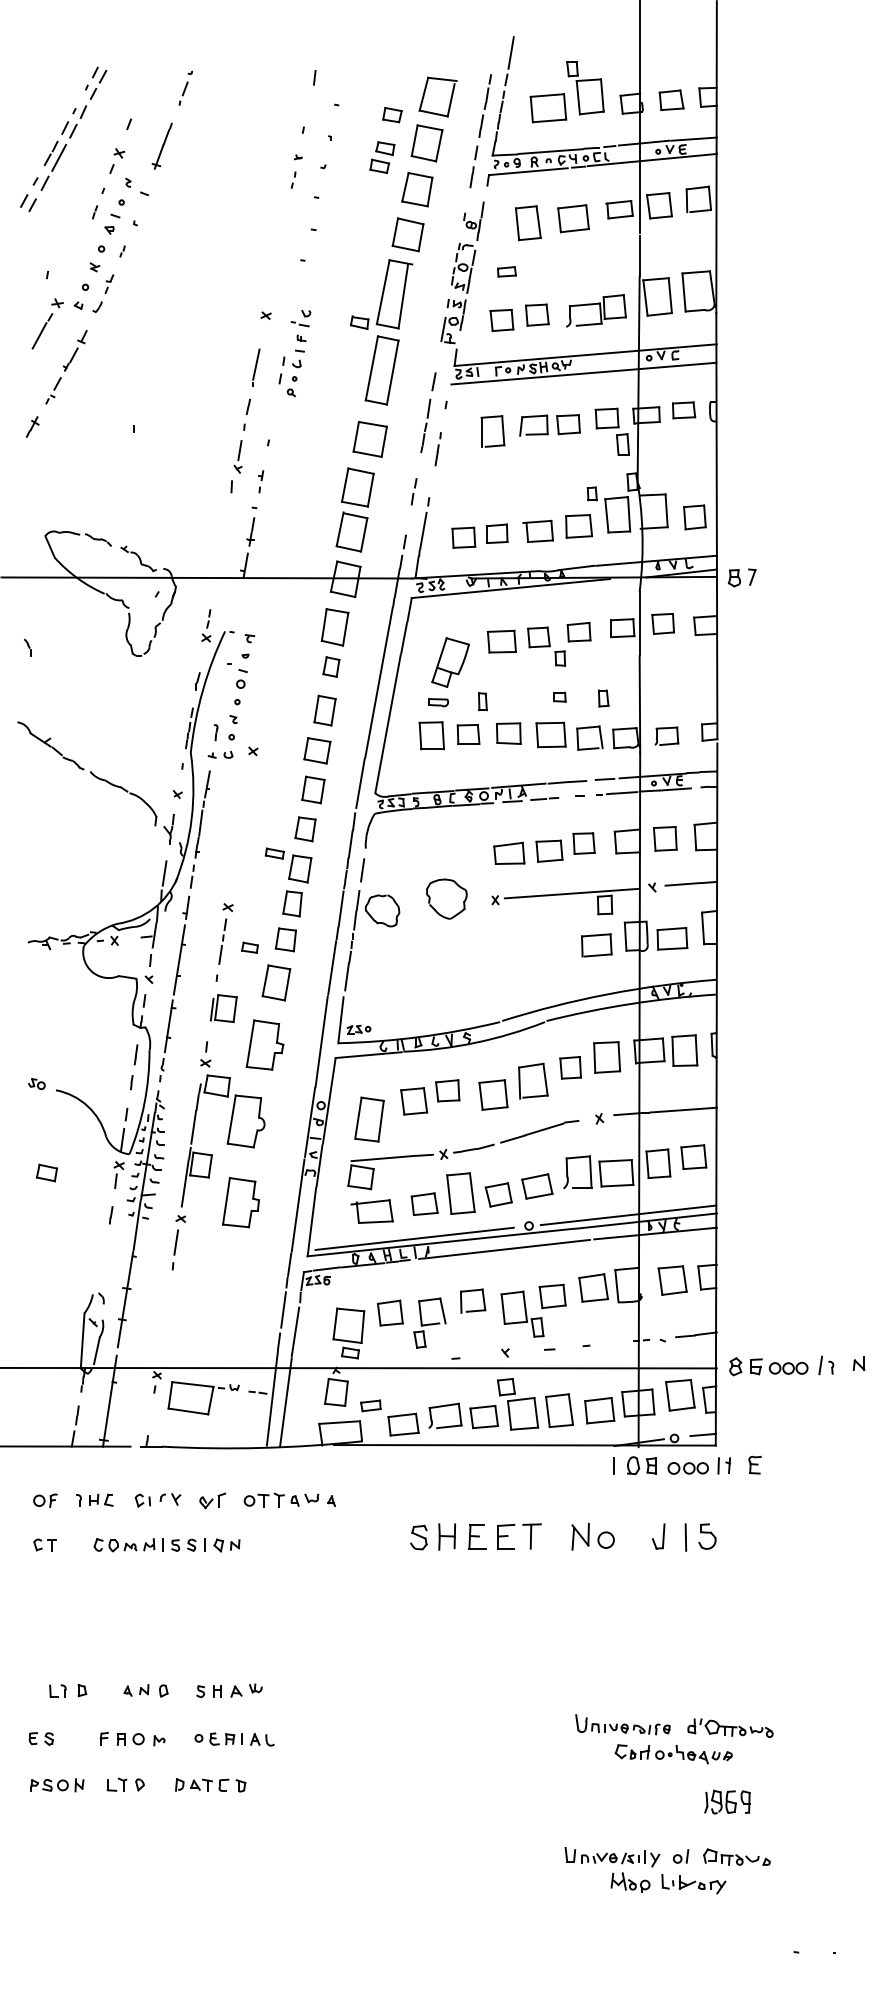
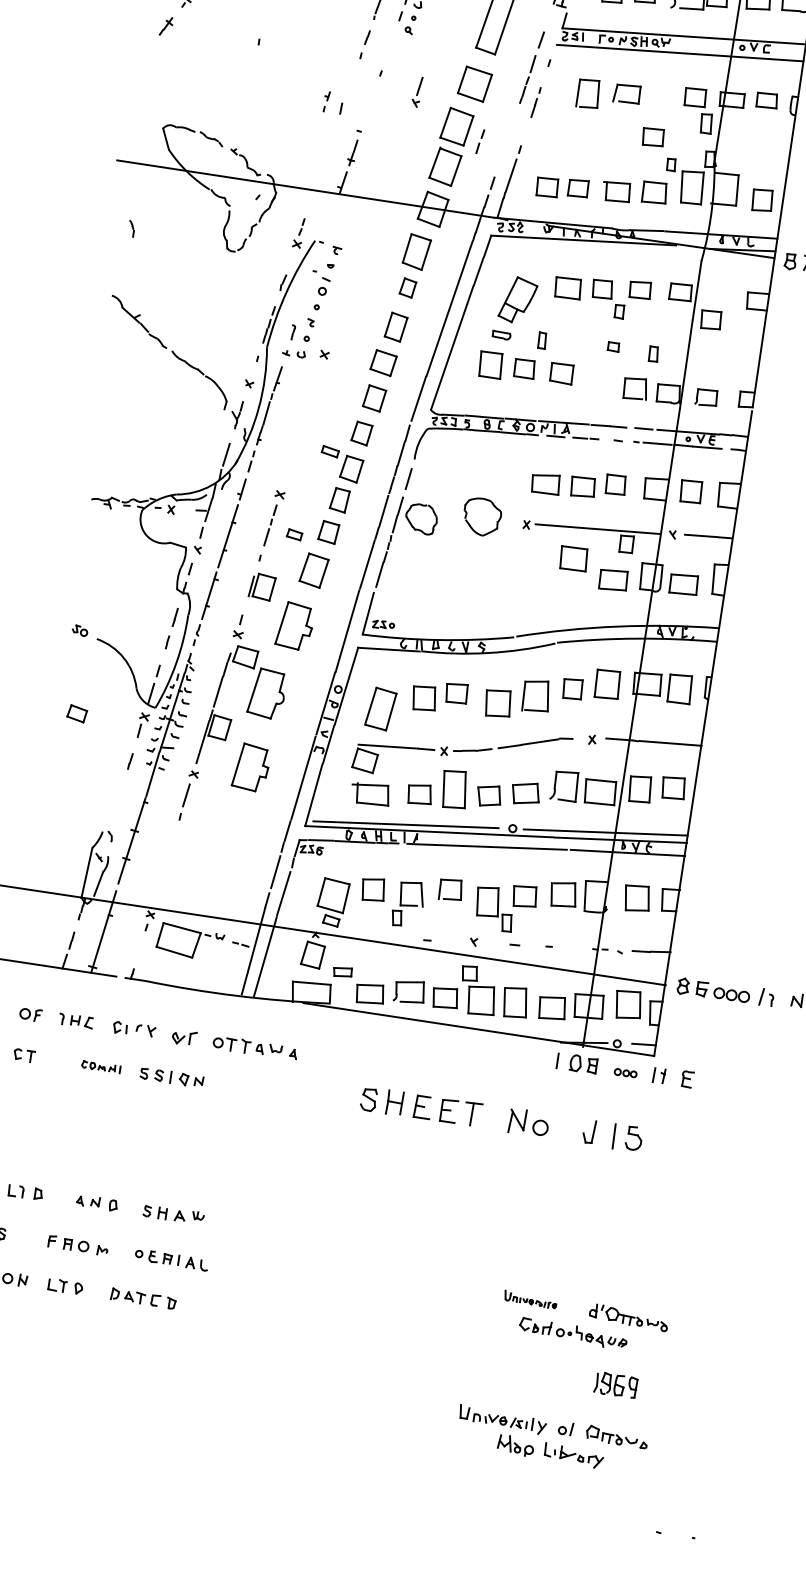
part: (568, 424) -> (653, 137), moved
part: (237, 456) -> (416, 91), moved
part: (261, 481) -> (326, 101), moved
part: (413, 491) -> (479, 141), moved
part: (662, 623) -> (710, 319), moved
part: (550, 734) -> (573, 558), moved
part: (687, 1468) -> (625, 1073), size x0.6
part: (128, 1545) -> (100, 1067), size x0.6
part: (622, 1724) -> (530, 1299), size x0.6

